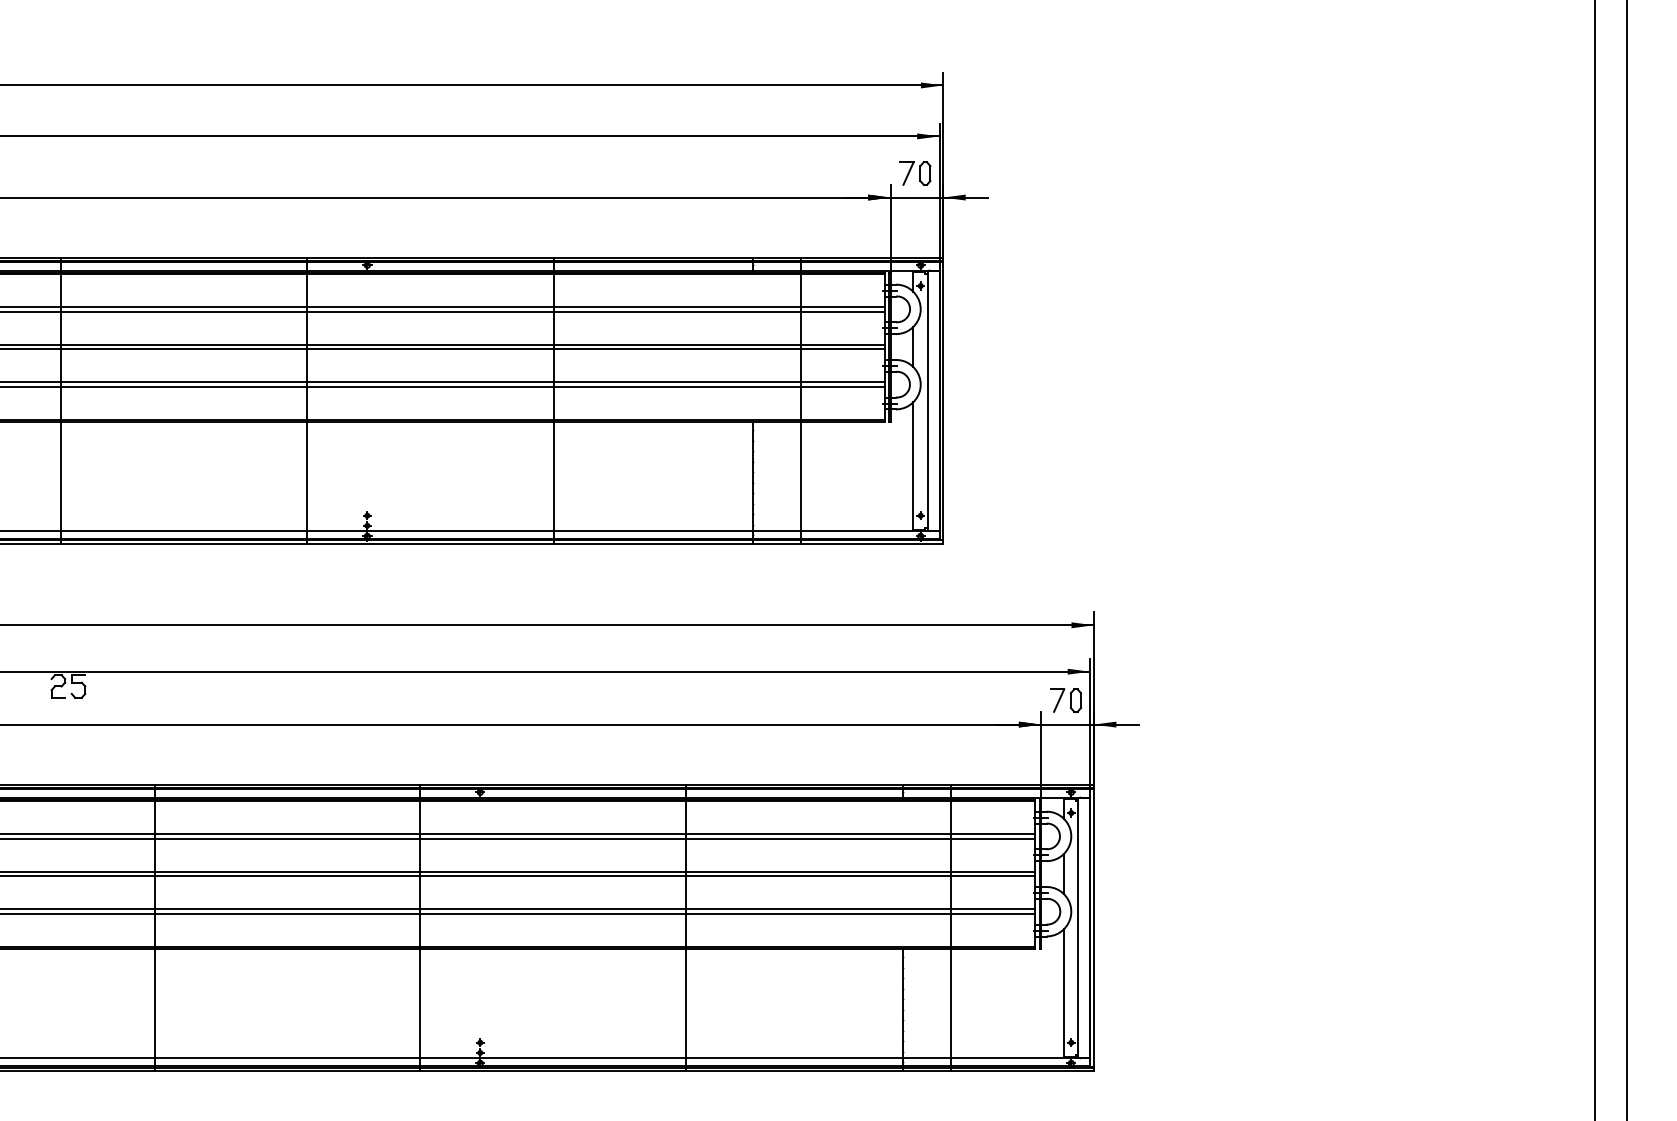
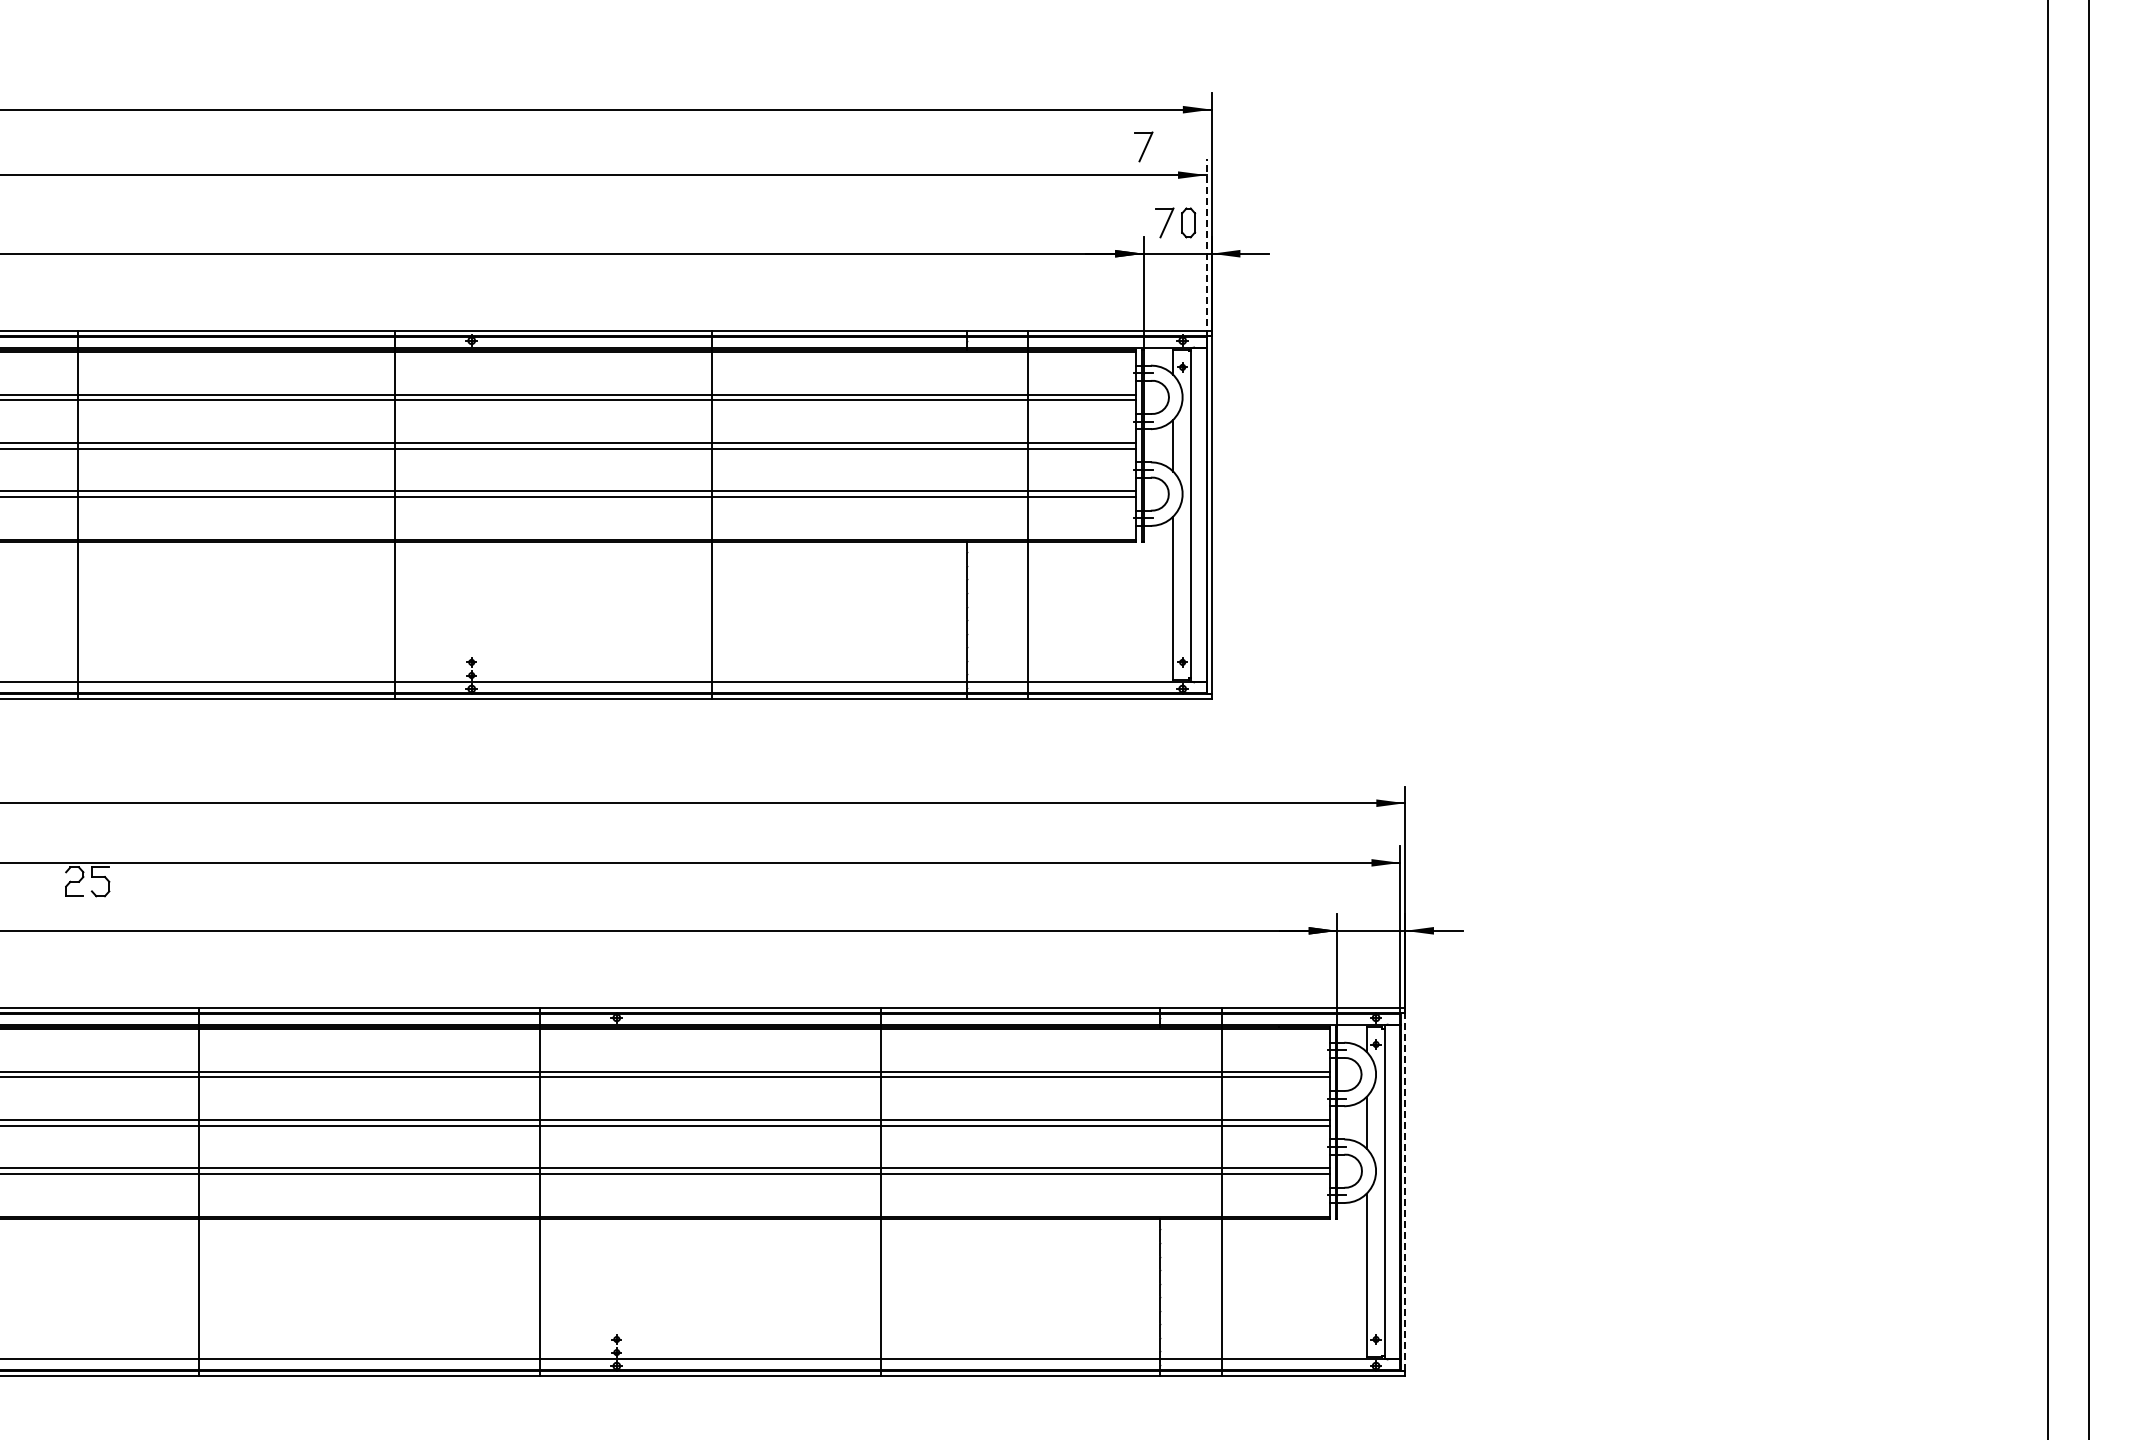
part: (890, 114) -> (1143, 146), added
line: (939, 192) -> (1206, 247), solid -> dashed
part: (1066, 700) -> (1369, 899), removed
line: (1094, 928) -> (1405, 1192), solid -> dashed

